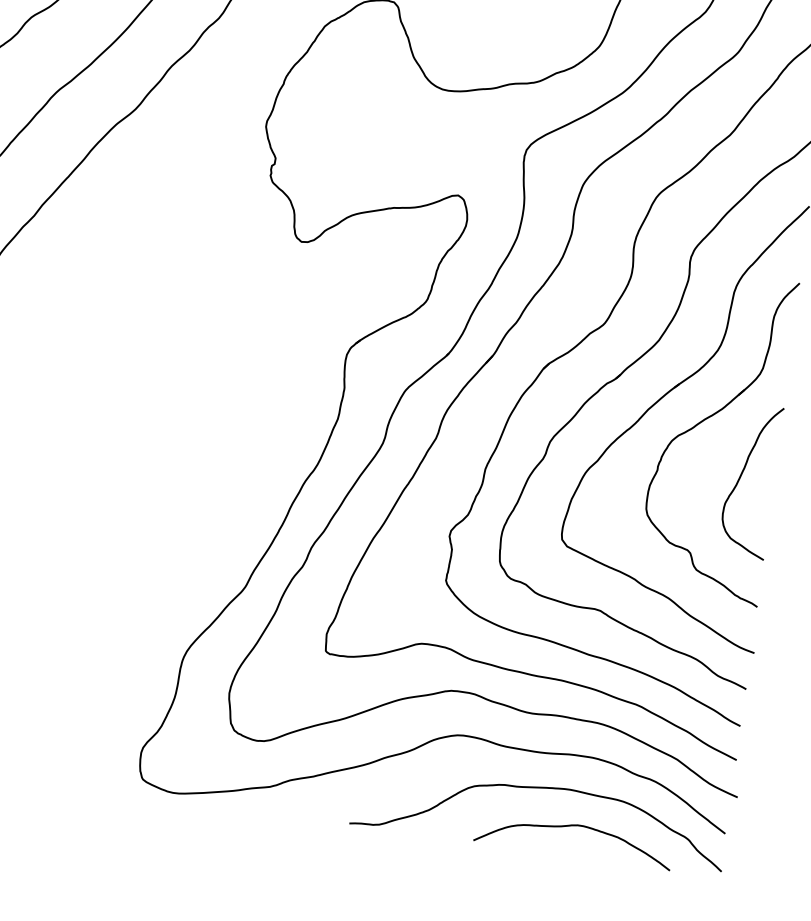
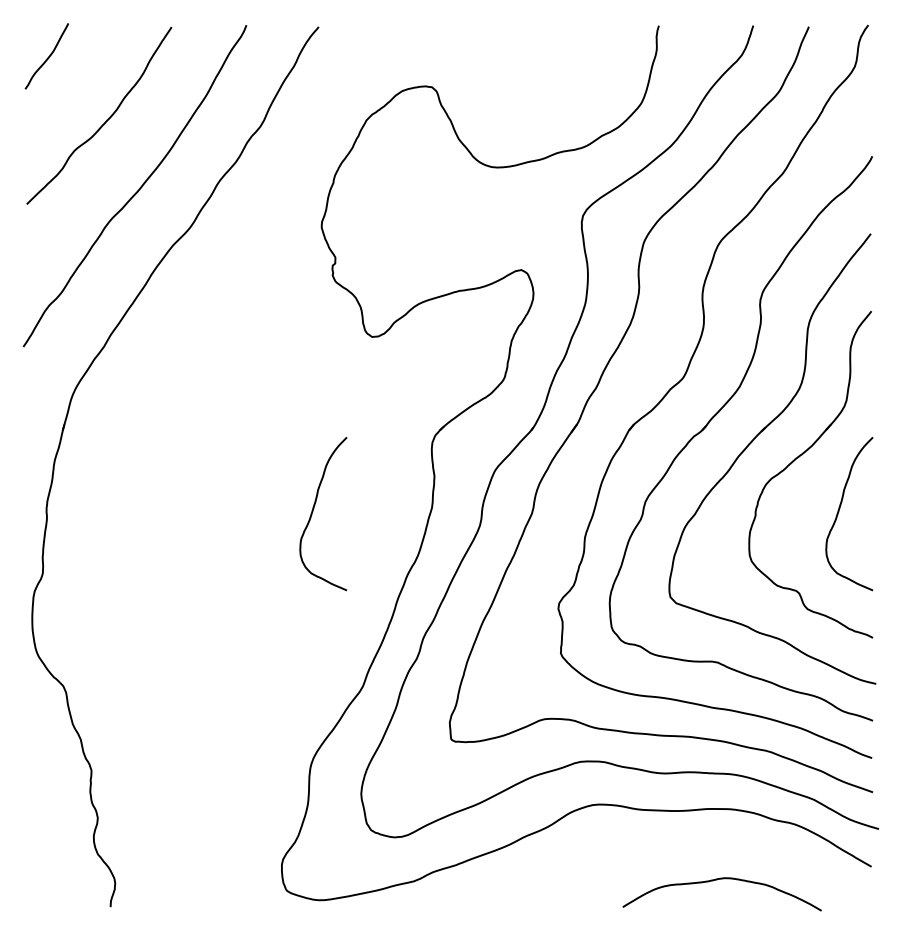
curve: (219, 407) -> (313, 512), added
curve: (536, 788) -> (678, 847), removed

